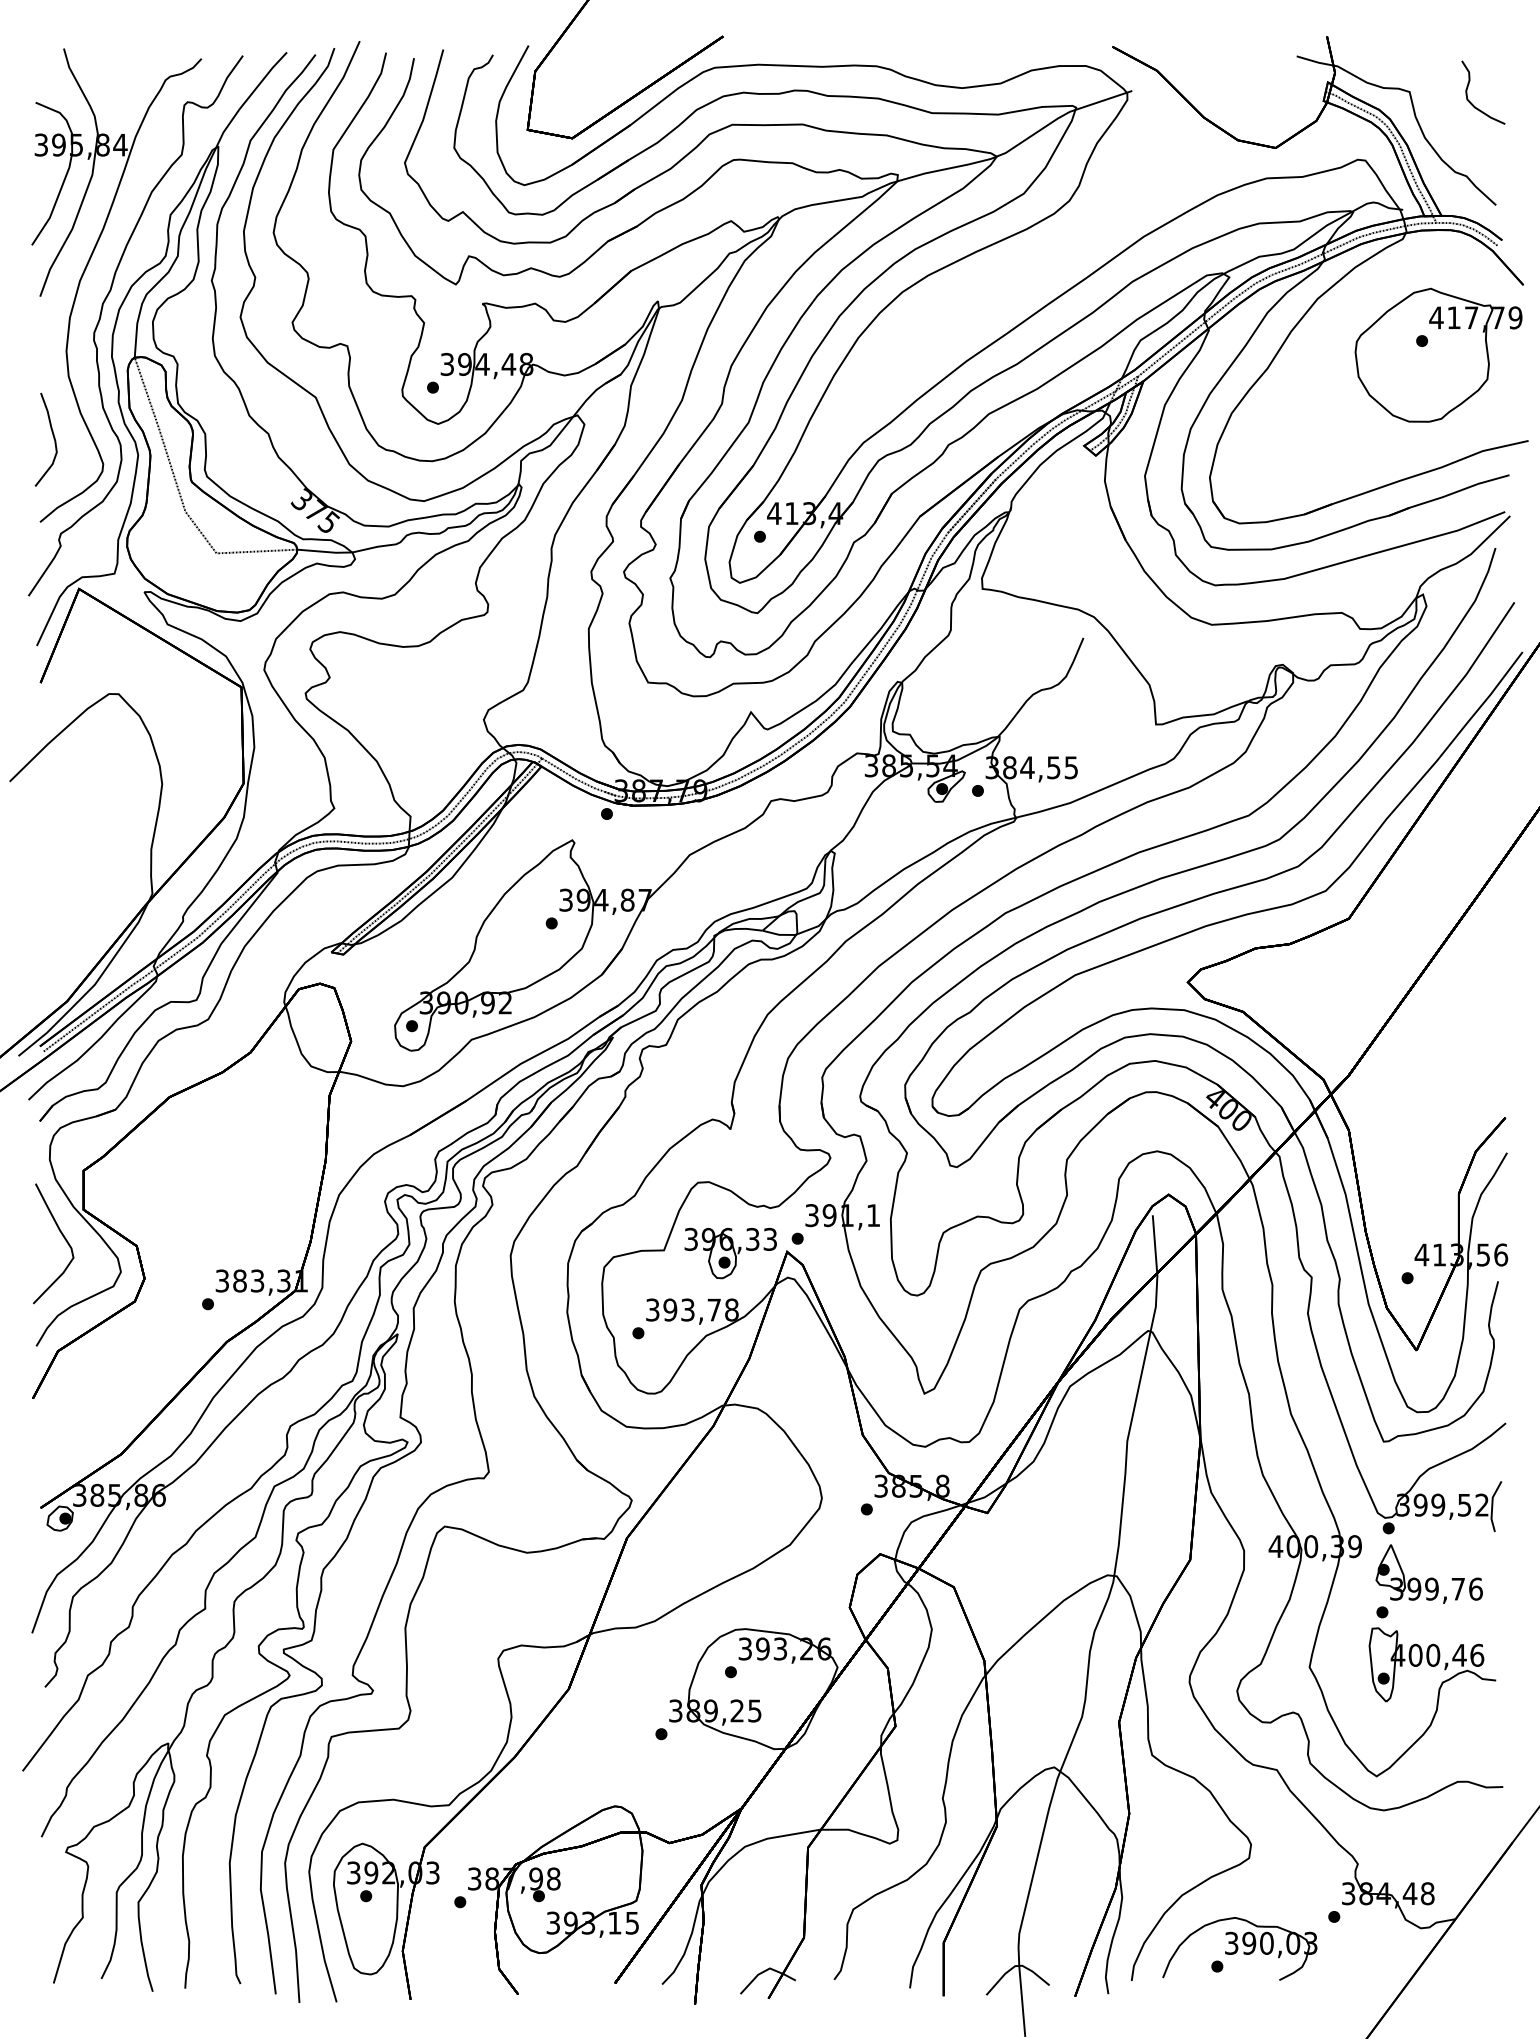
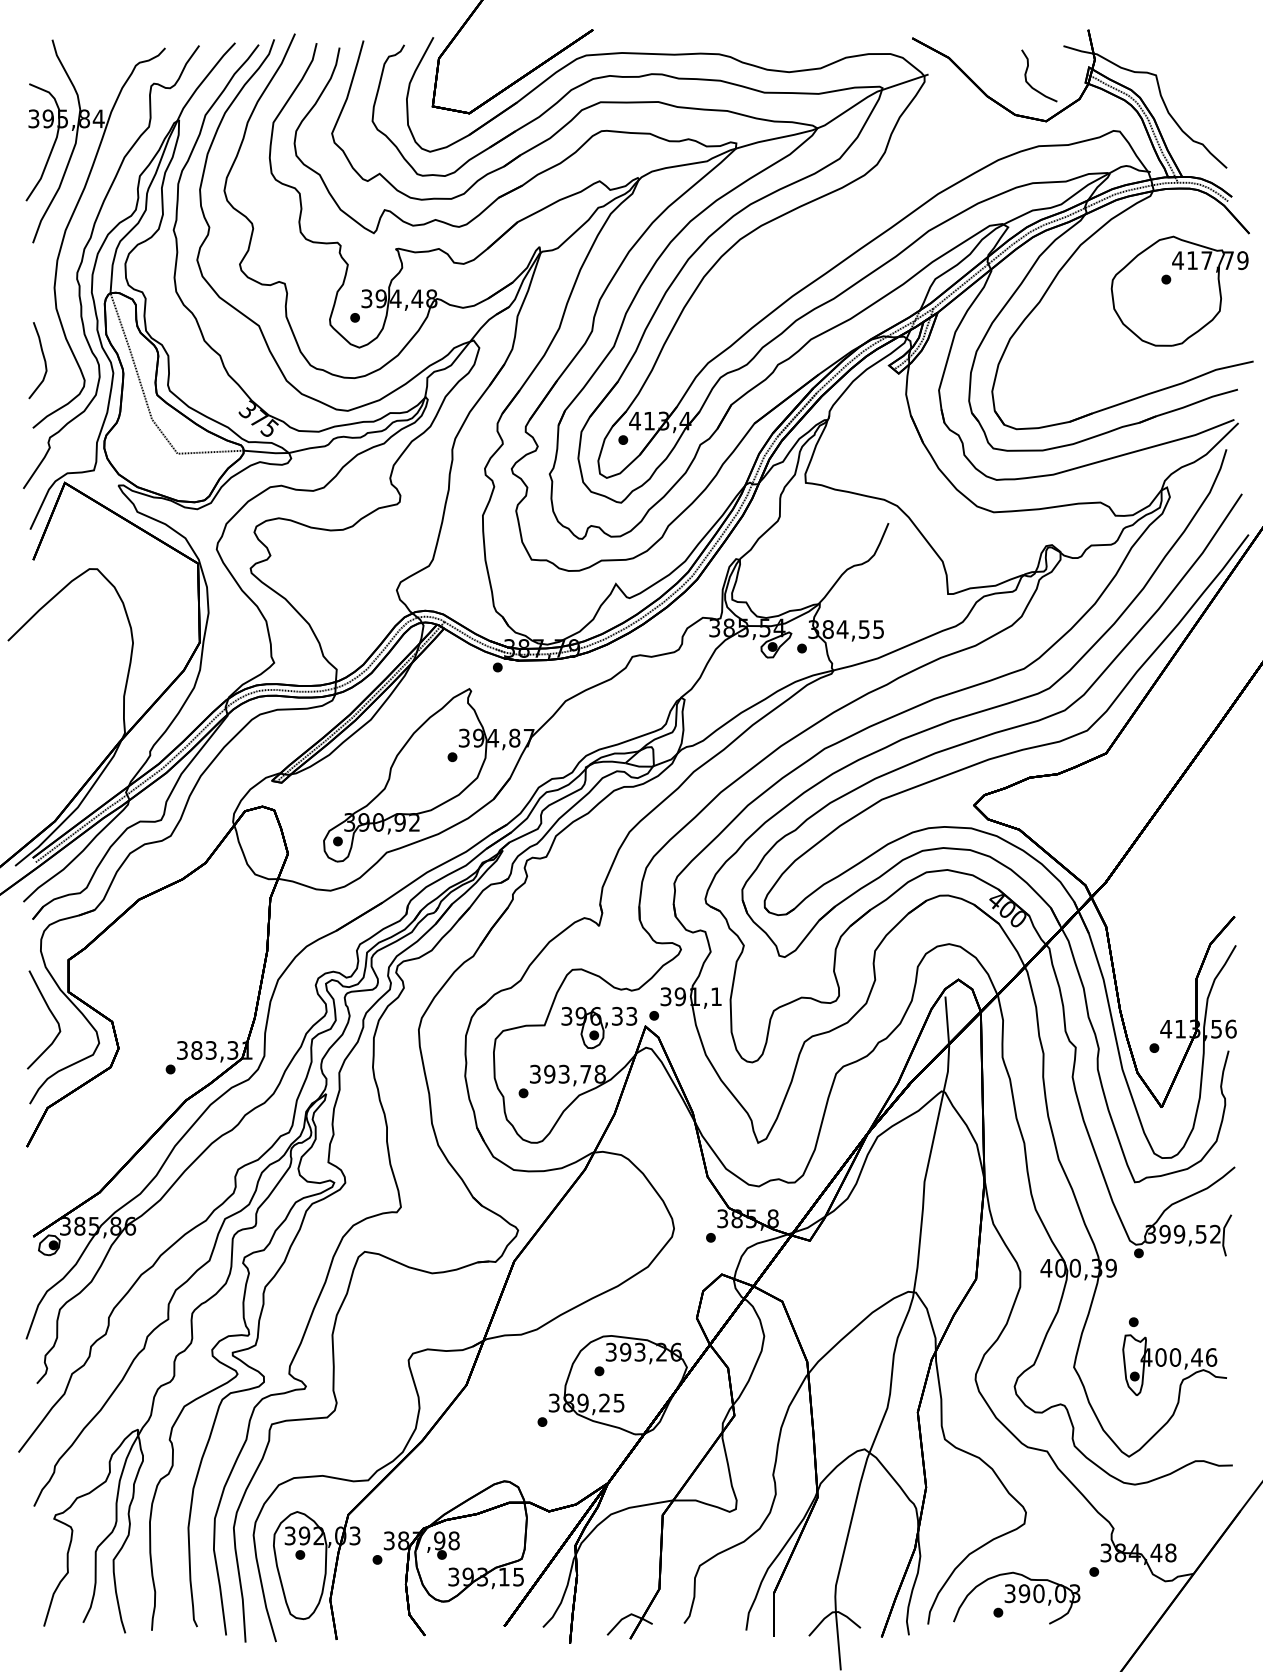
part: (1472, 103) -> (1030, 84), moved
part: (1428, 1573) -> (1171, 1290), removed

